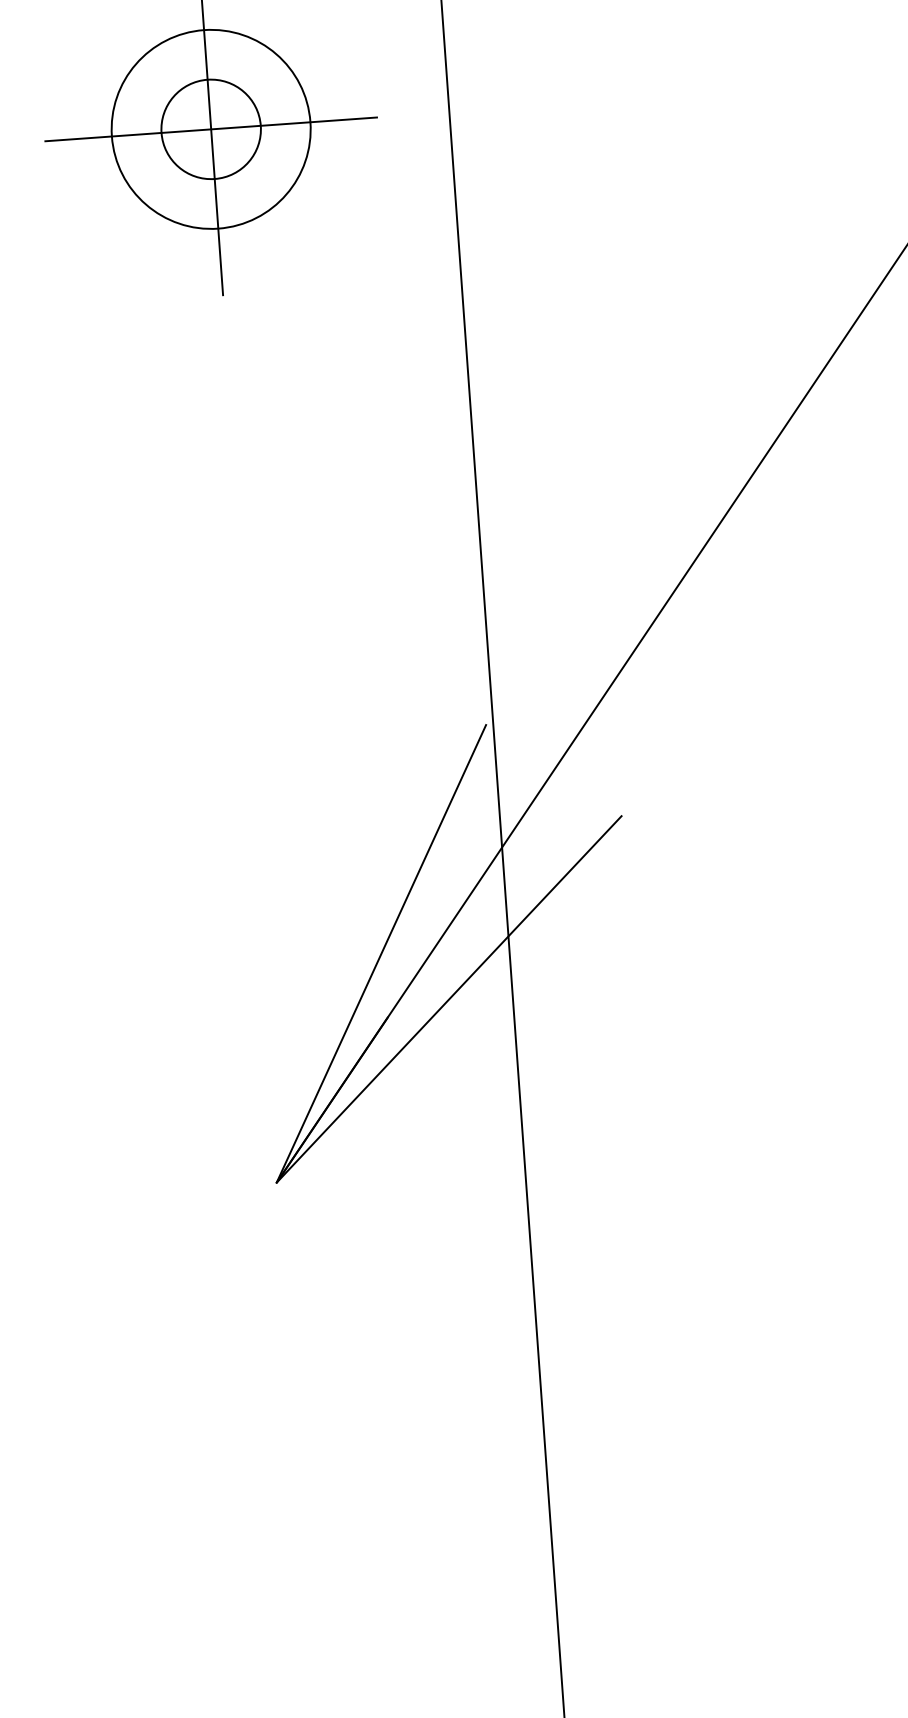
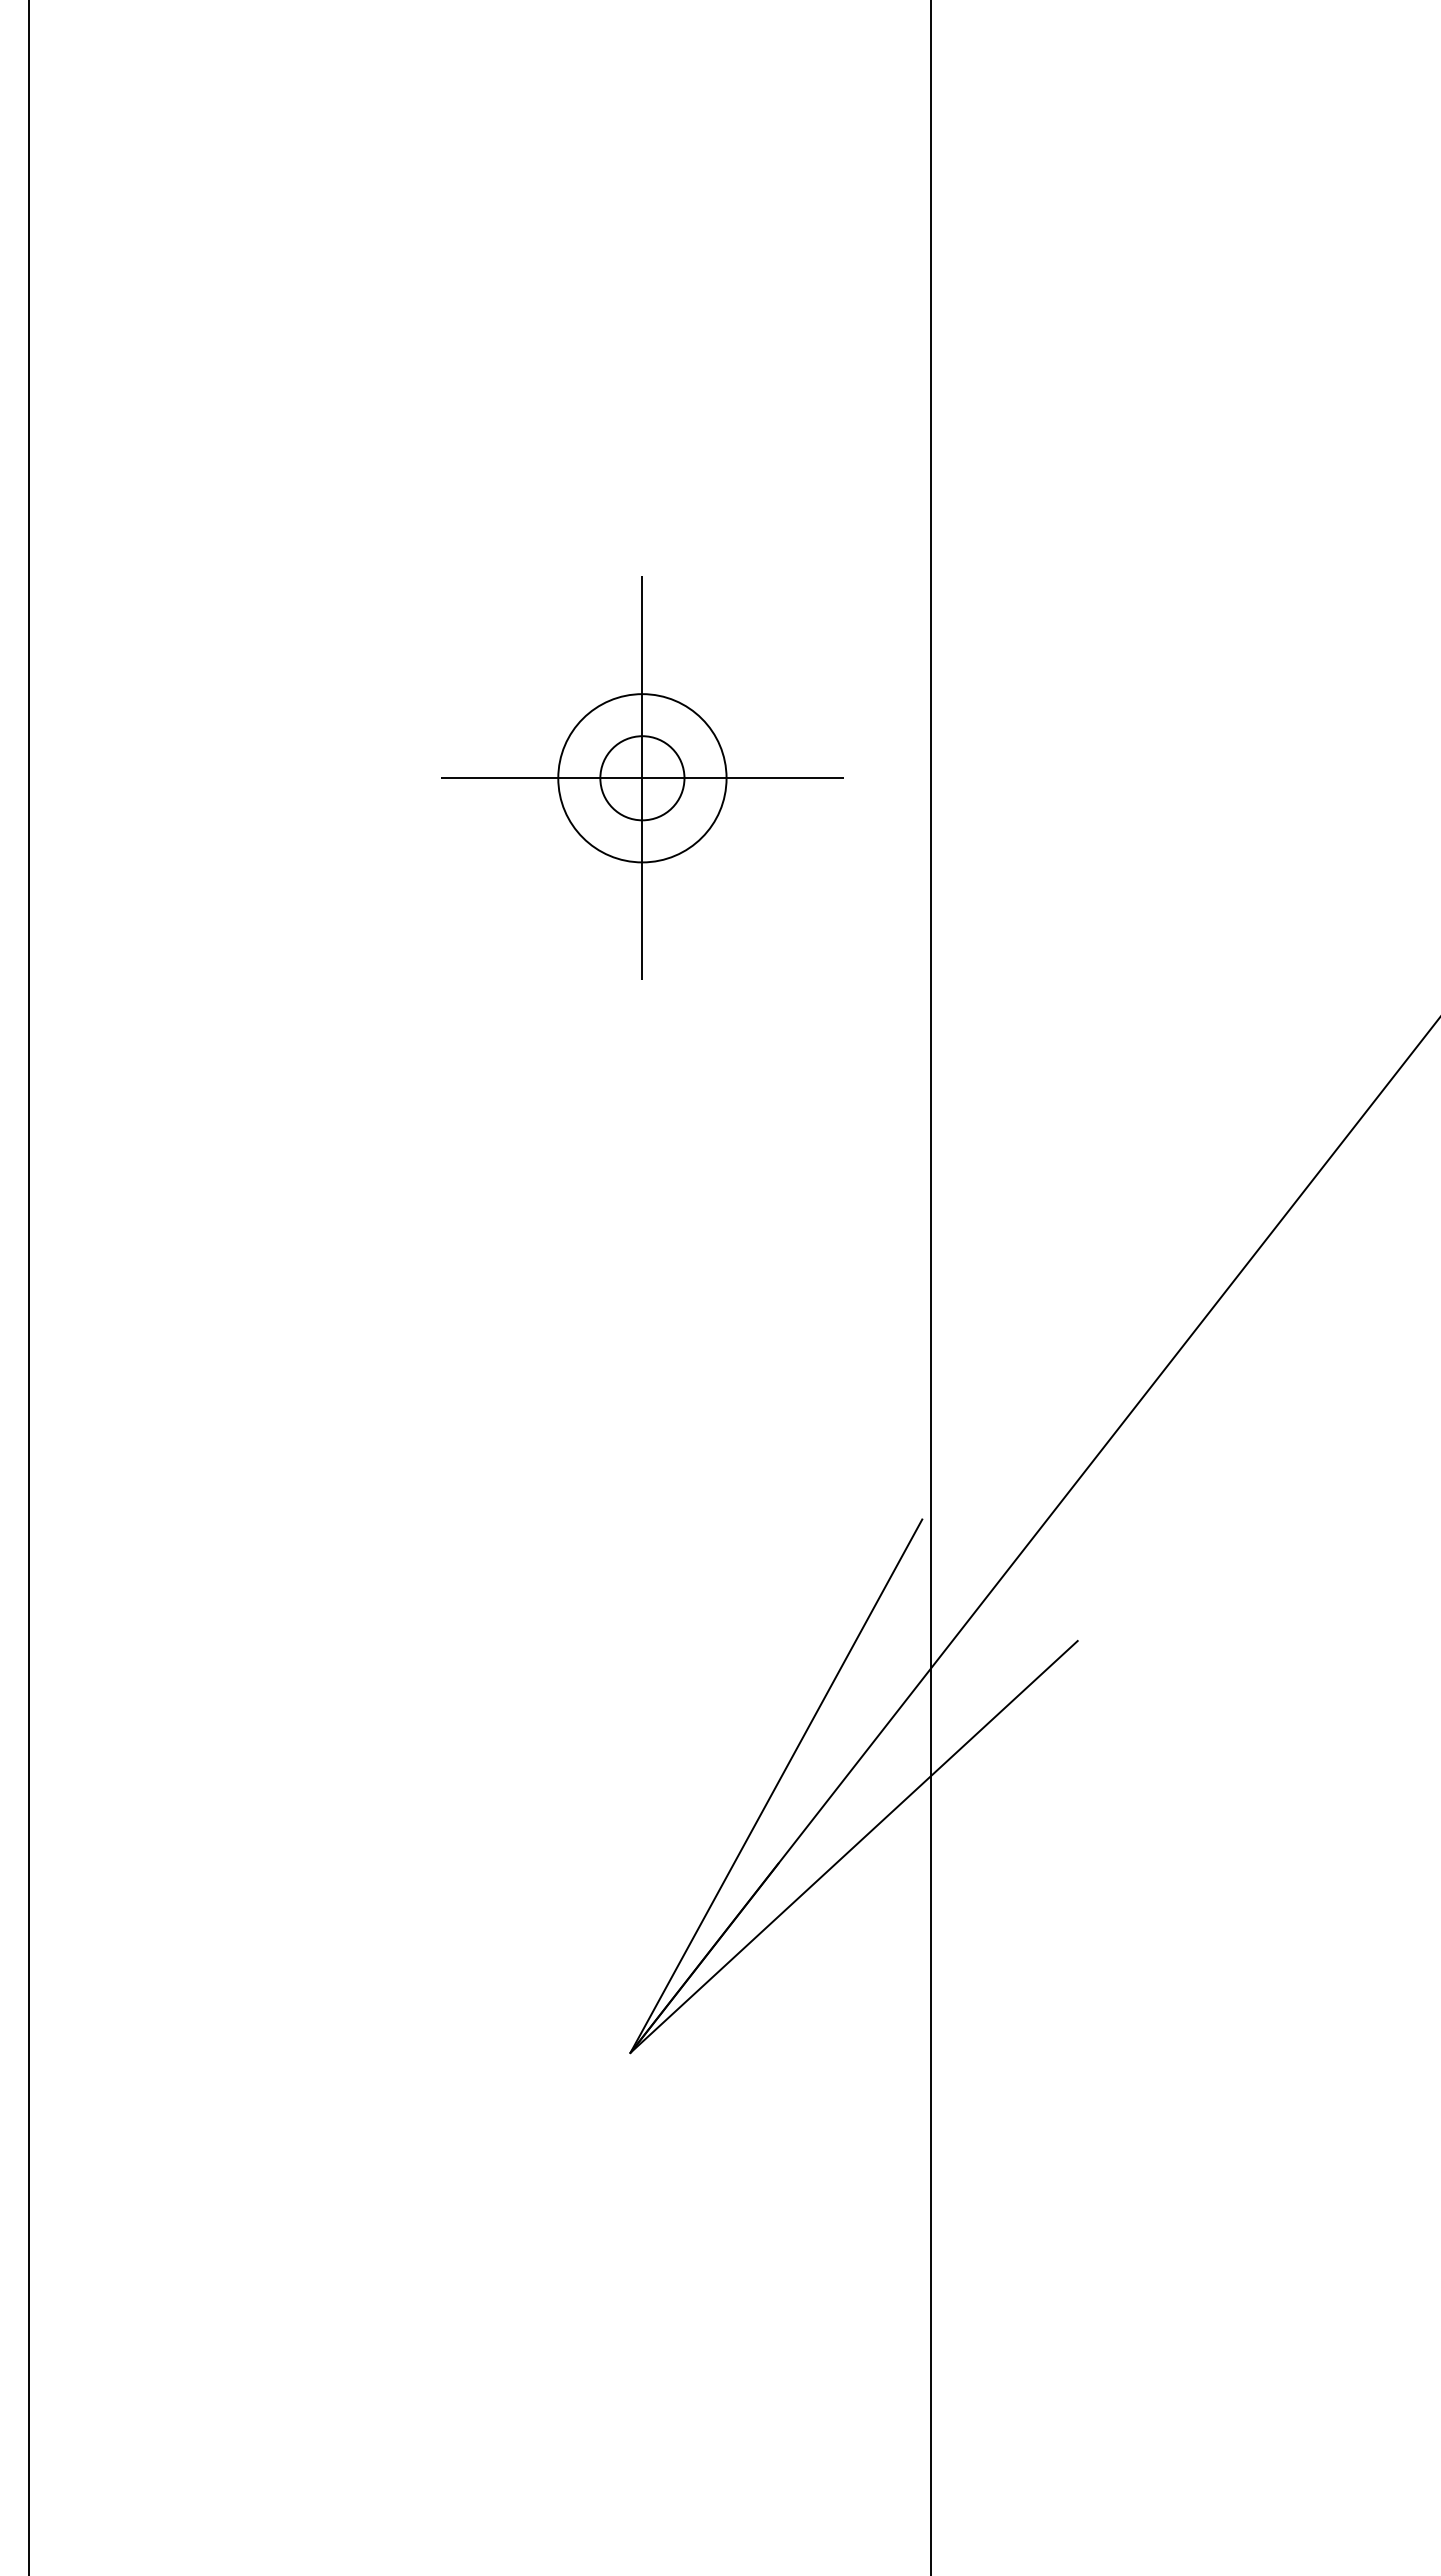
circle: (211, 129) -> (642, 778), size x0.7
circle: (211, 129) -> (642, 778), size x0.7

